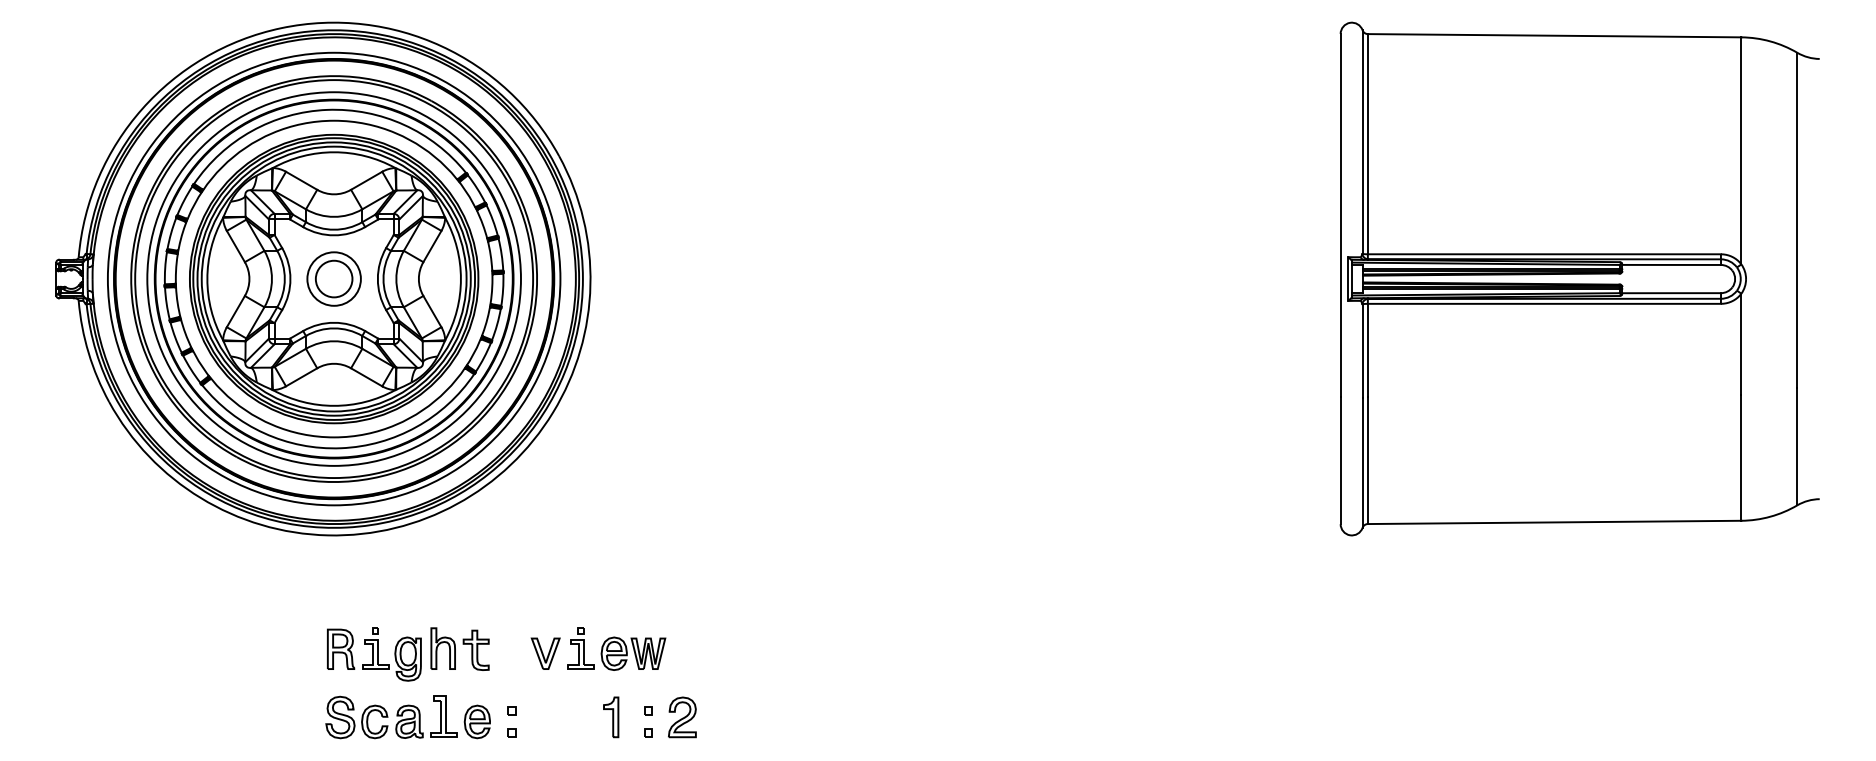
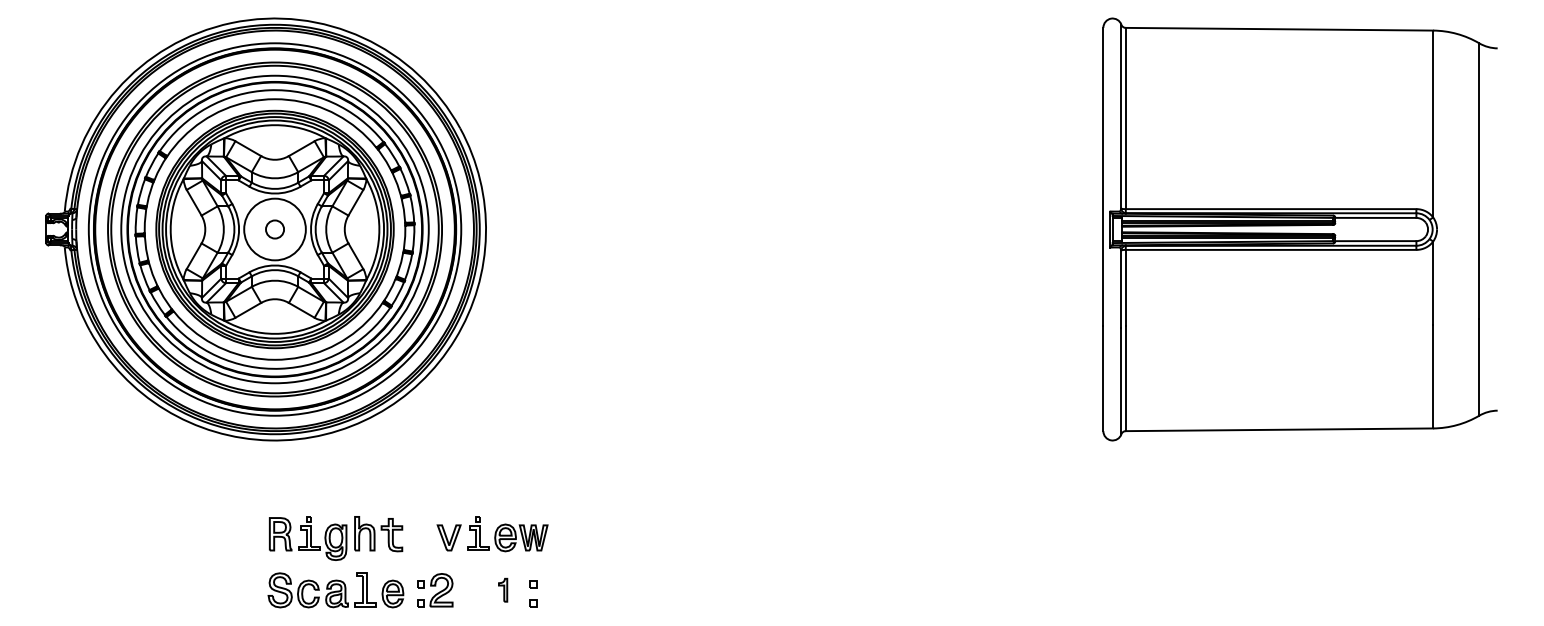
circle: (333, 278) -> (274, 229), size x0.6
circle: (333, 278) -> (274, 229), size x1.4
part: (611, 717) -> (503, 590), size x0.7
part: (682, 717) -> (441, 590), moved

